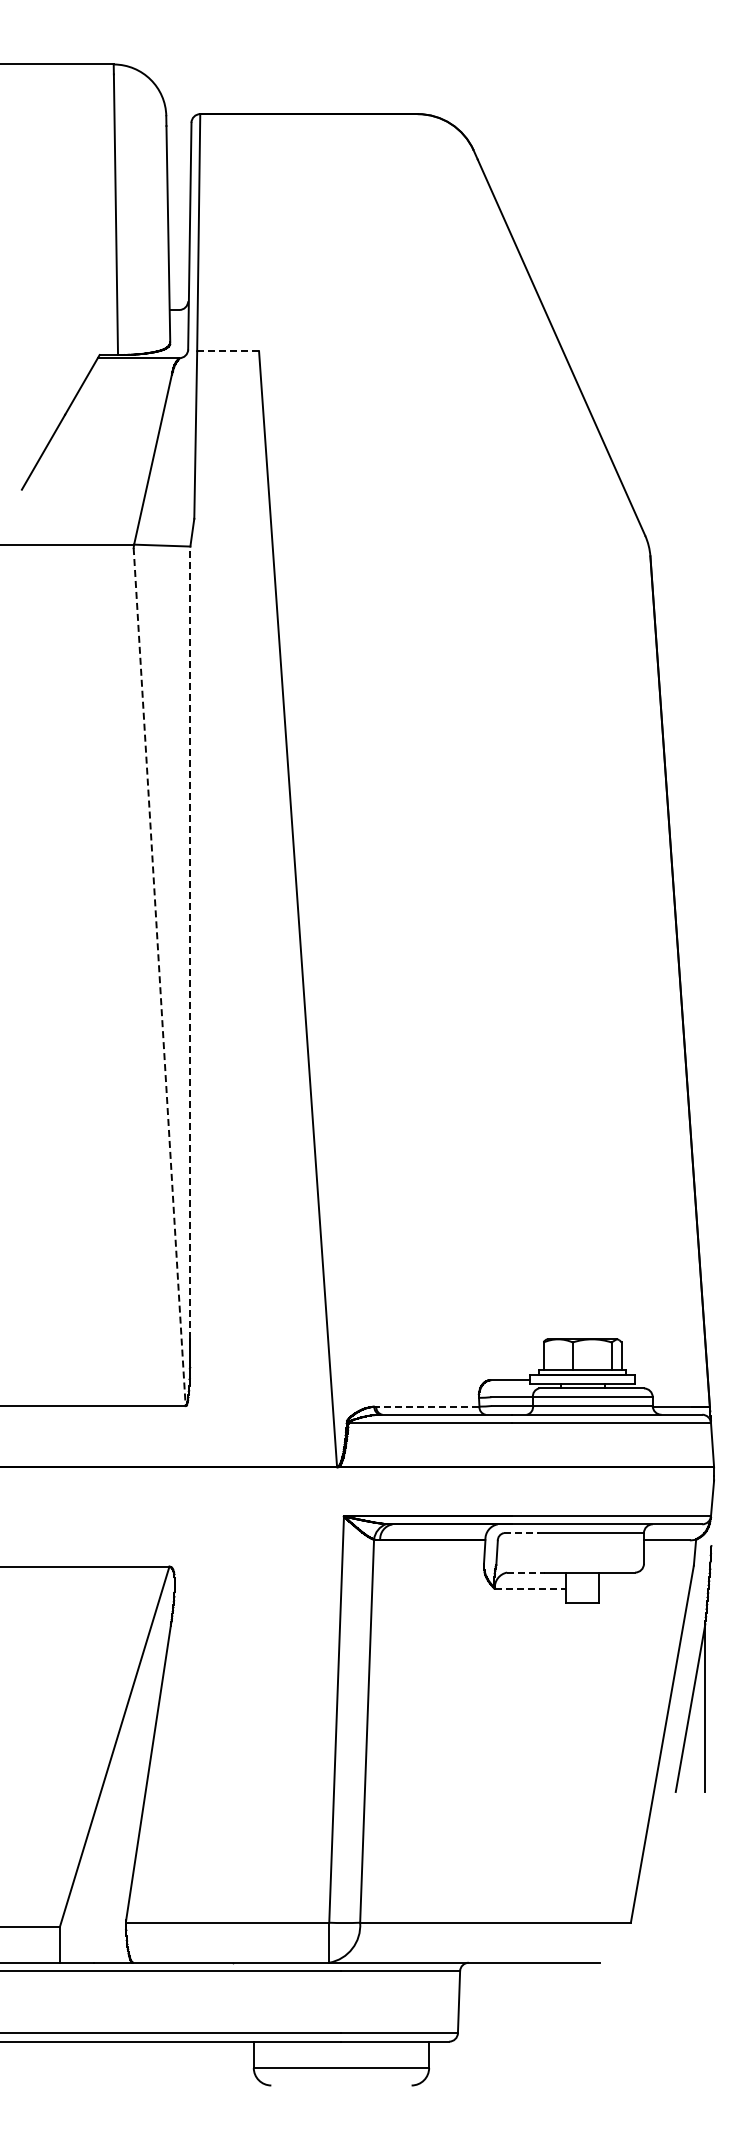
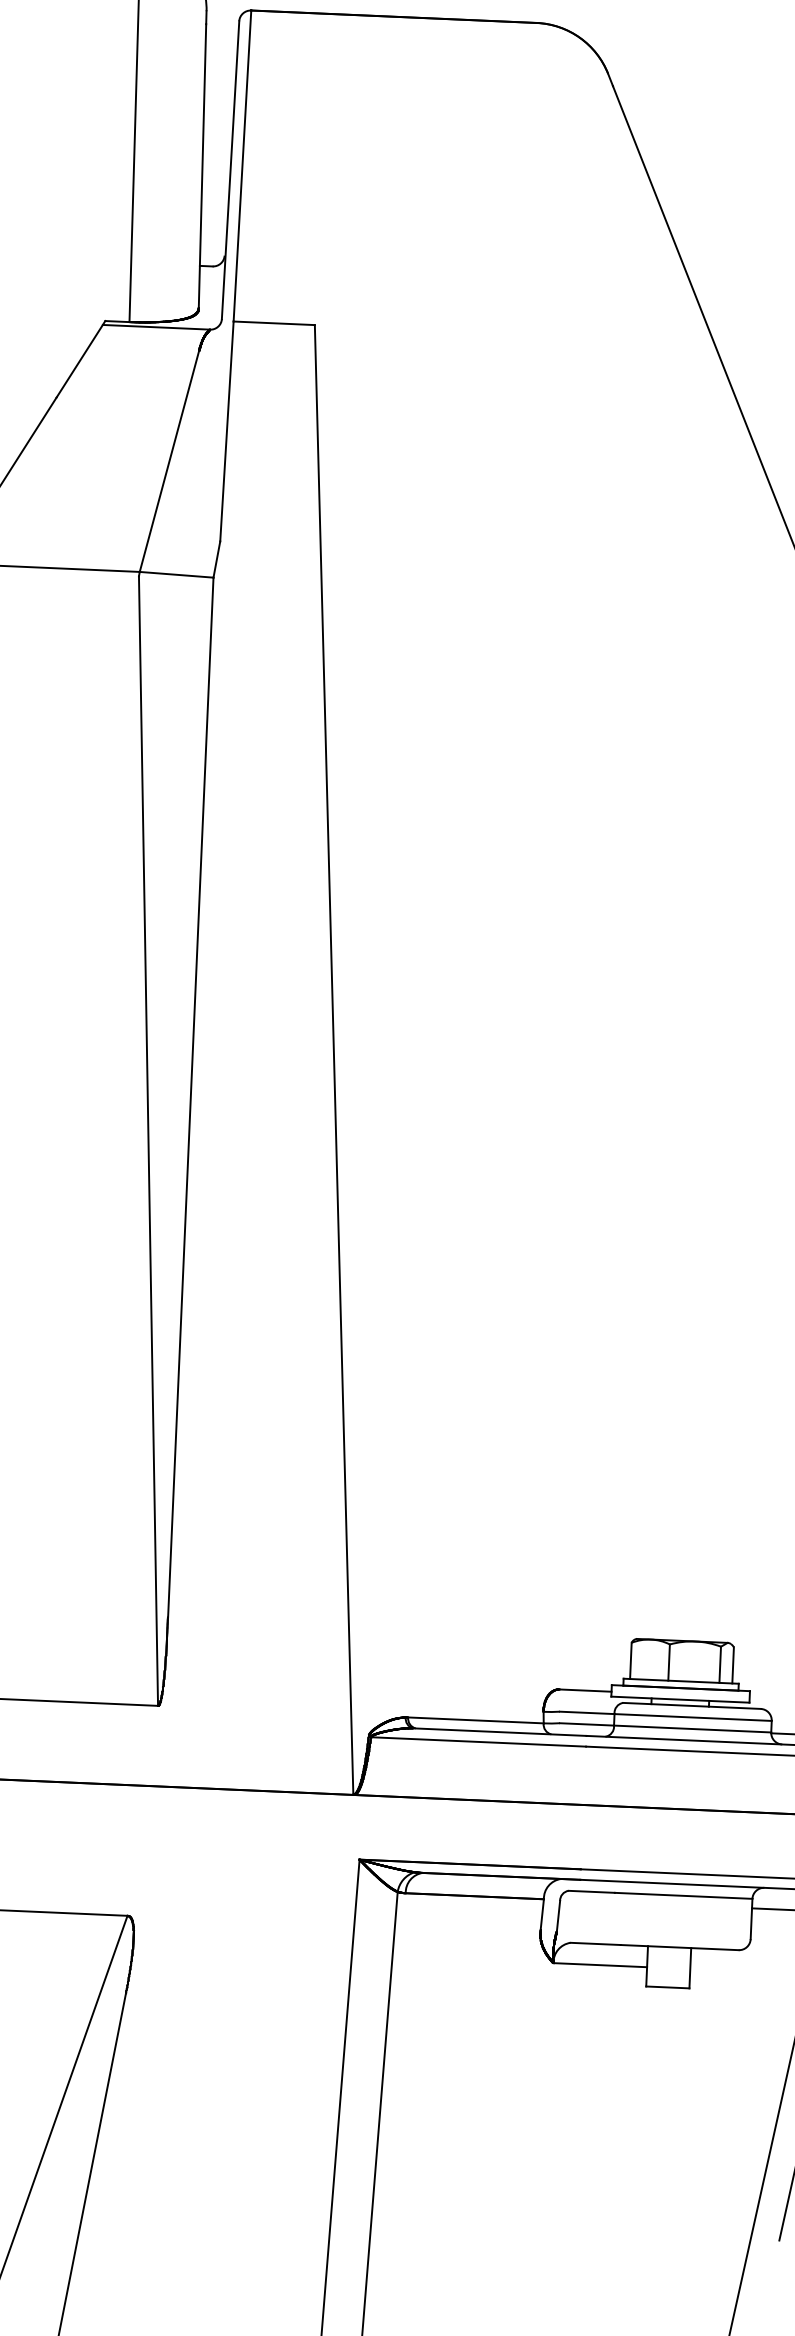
line: (228, 351) -> (274, 323), dashed -> solid
line: (190, 942) -> (190, 1097), dashed -> solid
line: (159, 976) -> (148, 1140), dashed -> solid
line: (427, 1406) -> (475, 1720), dashed -> solid
line: (521, 1533) -> (591, 1892), dashed -> solid
line: (526, 1572) -> (595, 1943), dashed -> solid
line: (530, 1588) -> (600, 1965), dashed -> solid

